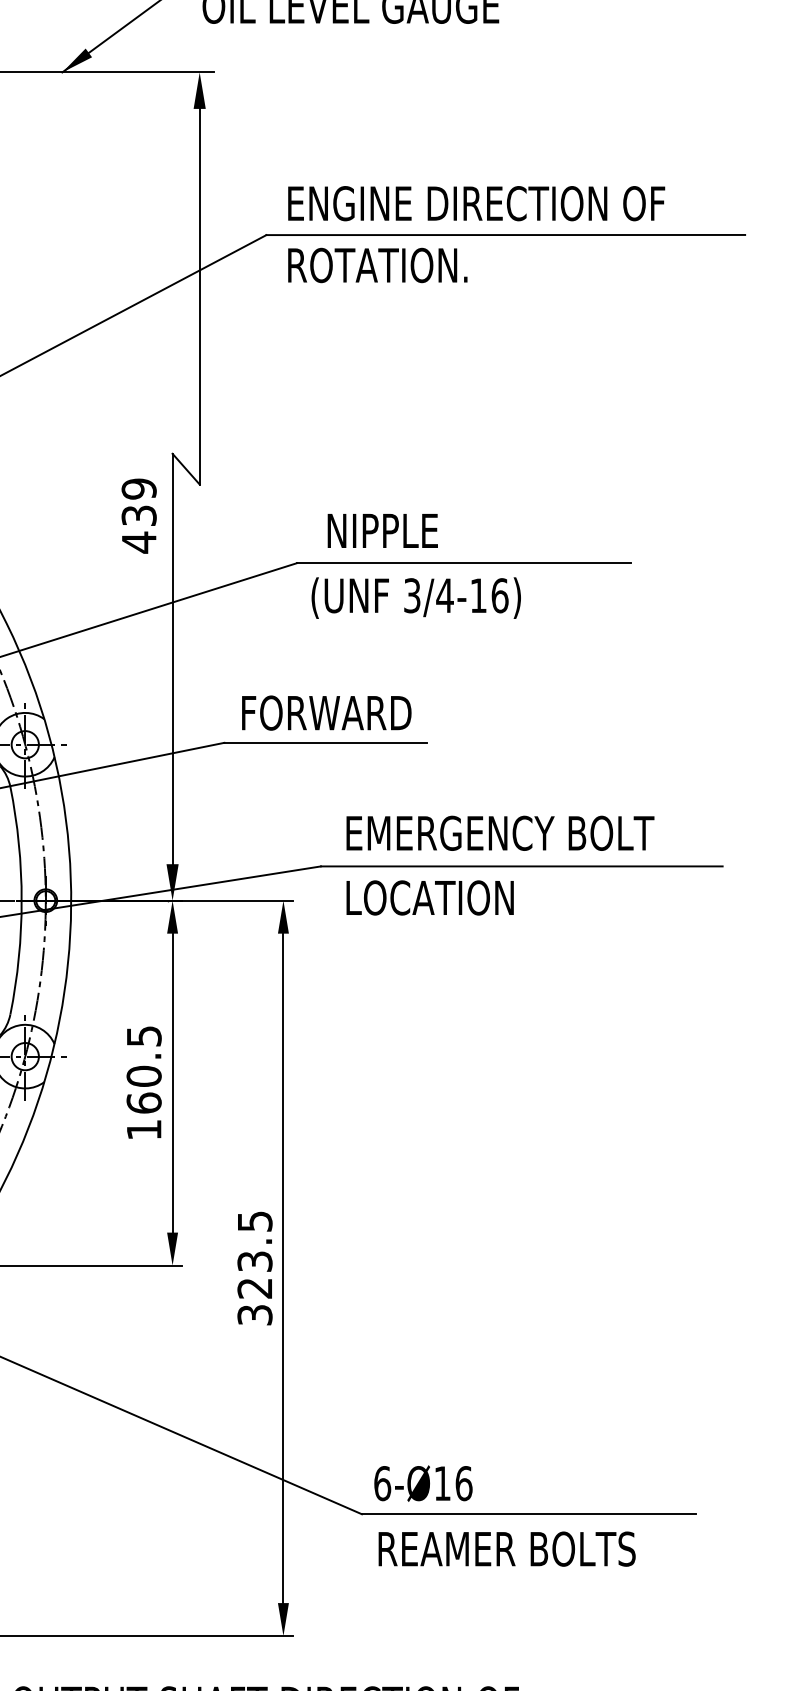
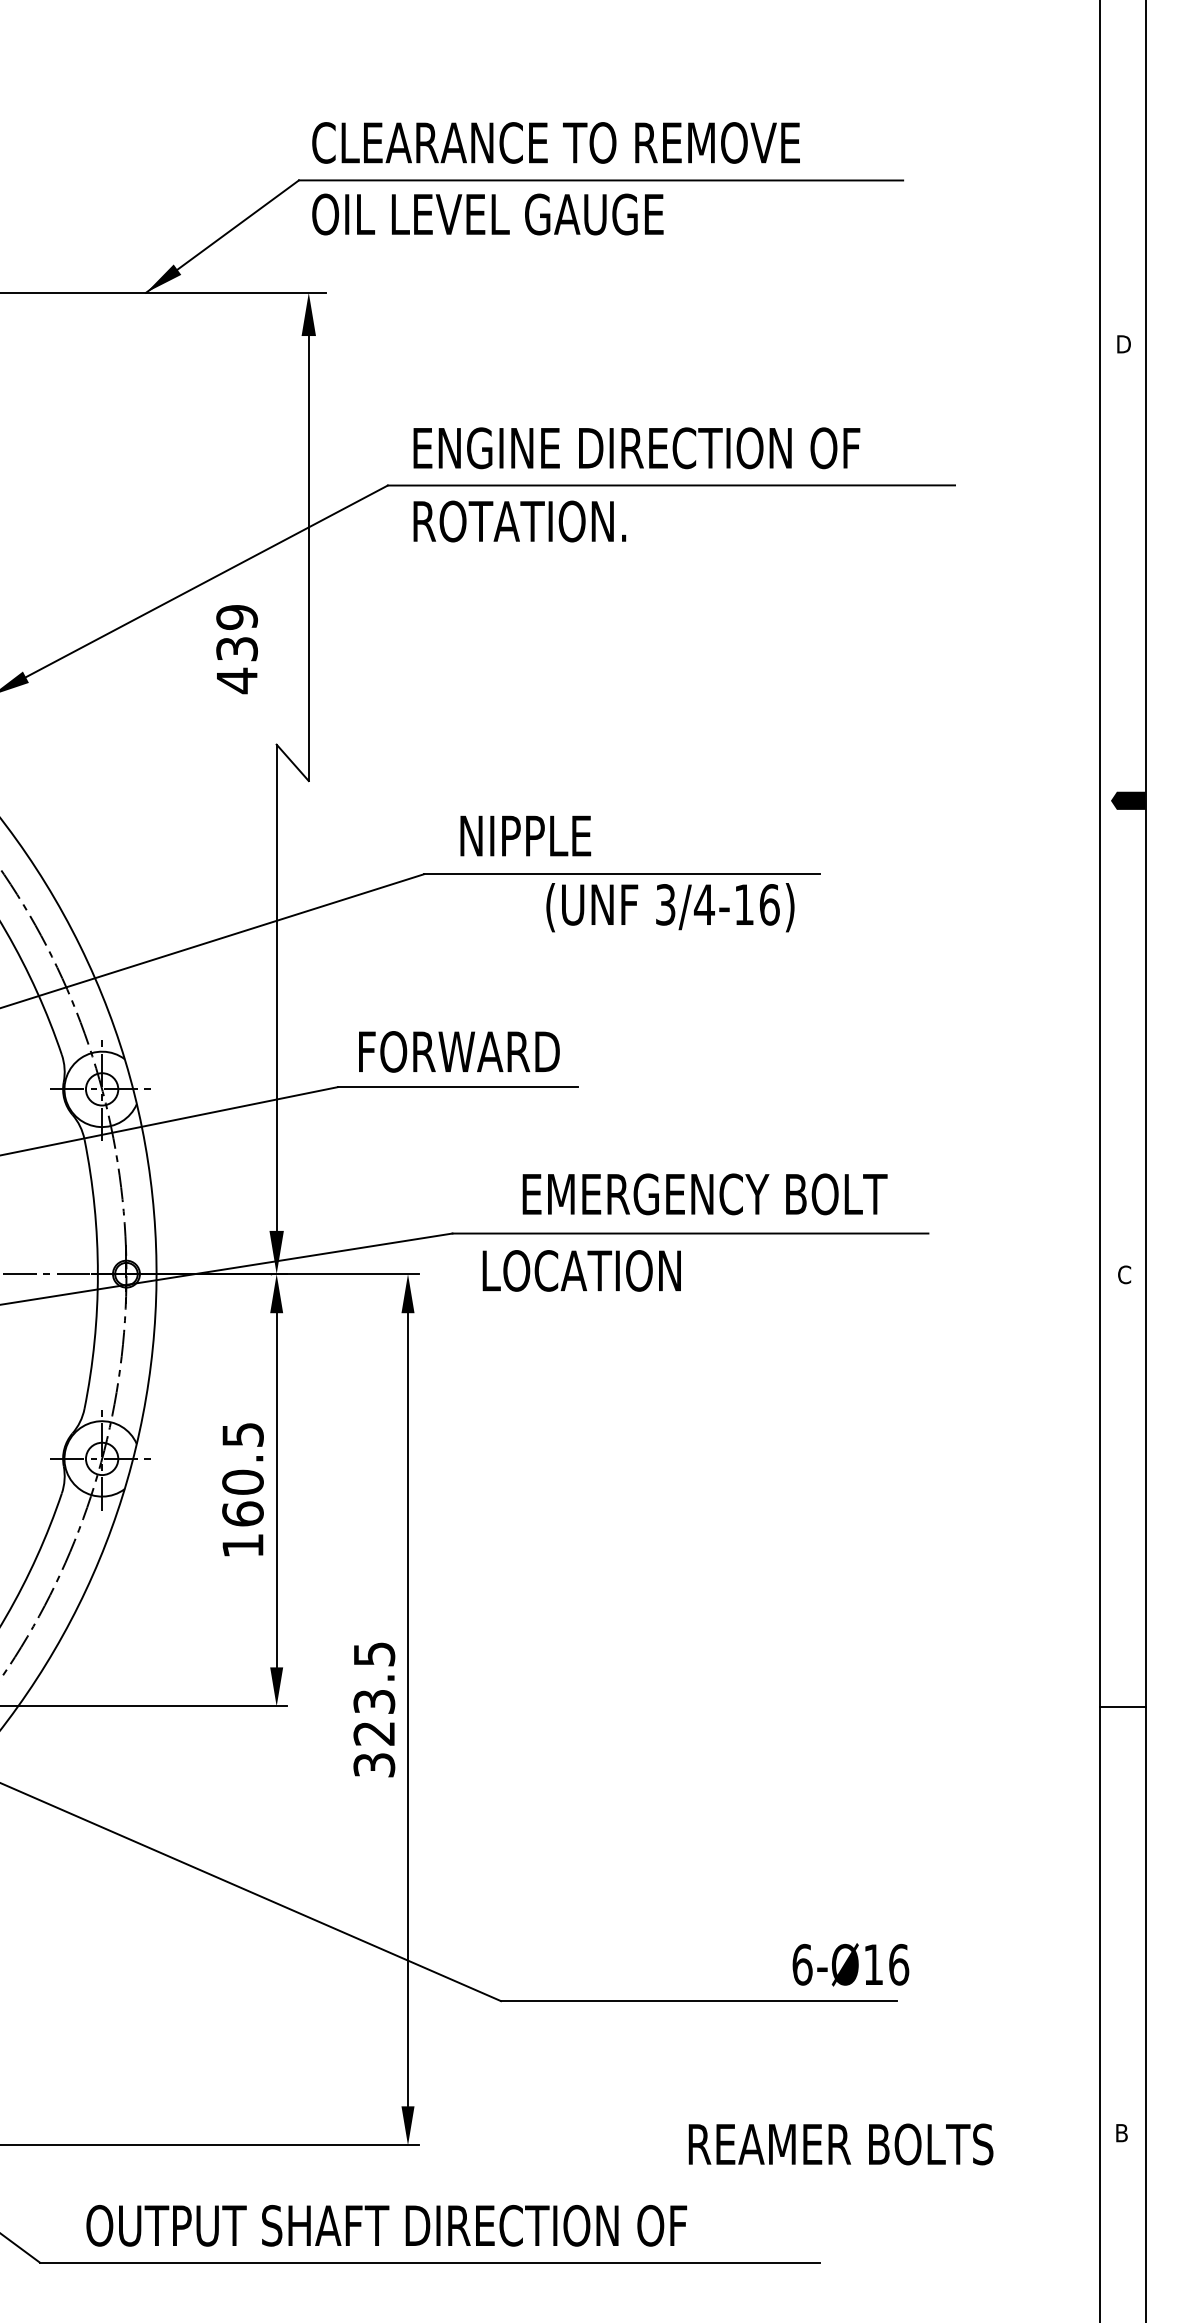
text: (138, 516) -> (236, 649), moved
text: (416, 597) -> (670, 907), moved
text: (499, 833) -> (704, 1194), moved
text: (423, 1483) -> (850, 1964), moved
text: (506, 1549) -> (840, 2144), moved

